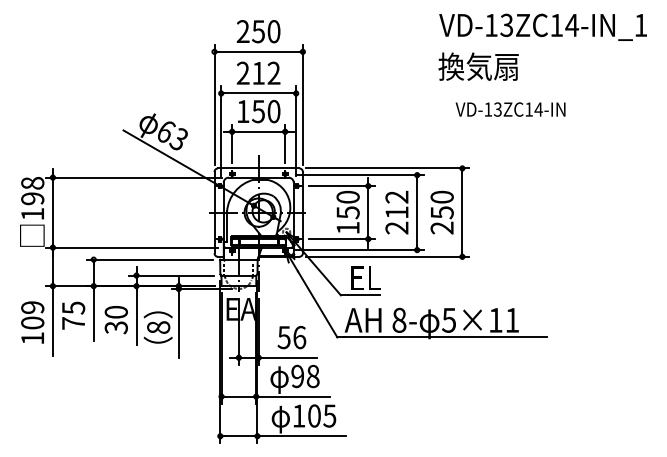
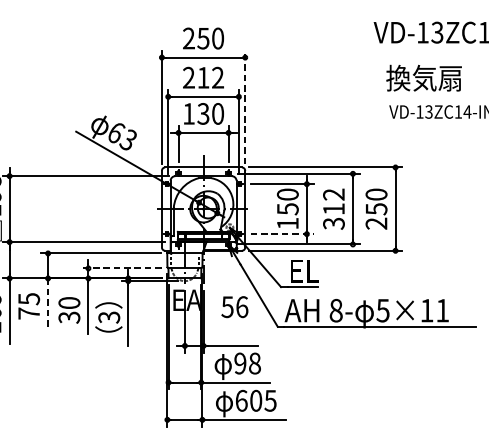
text: (478, 66) -> (423, 78), moved
line: (302, 104) -> (244, 107), solid -> dashed
text: (258, 111) -> (203, 113), 150 -> 130
text: (396, 227) -> (333, 223), 212 -> 312
line: (342, 239) -> (282, 234), solid -> dashed
line: (171, 275) -> (121, 268), solid -> dashed
line: (93, 314) -> (47, 305), solid -> dashed
text: (158, 327) -> (109, 317), 8 -> 3
text: (291, 337) -> (234, 307), moved
text: (299, 415) -> (242, 400), 105 -> 605

